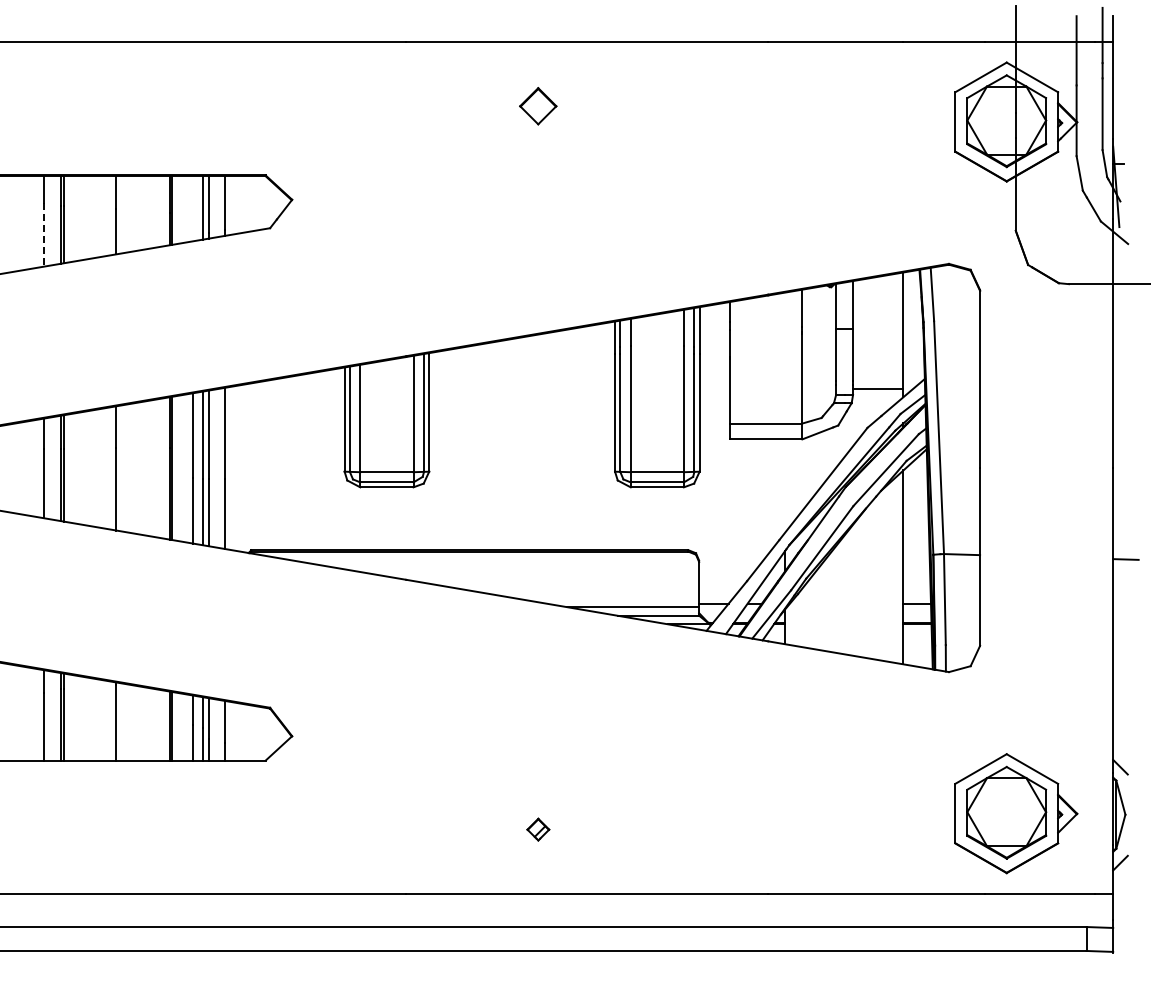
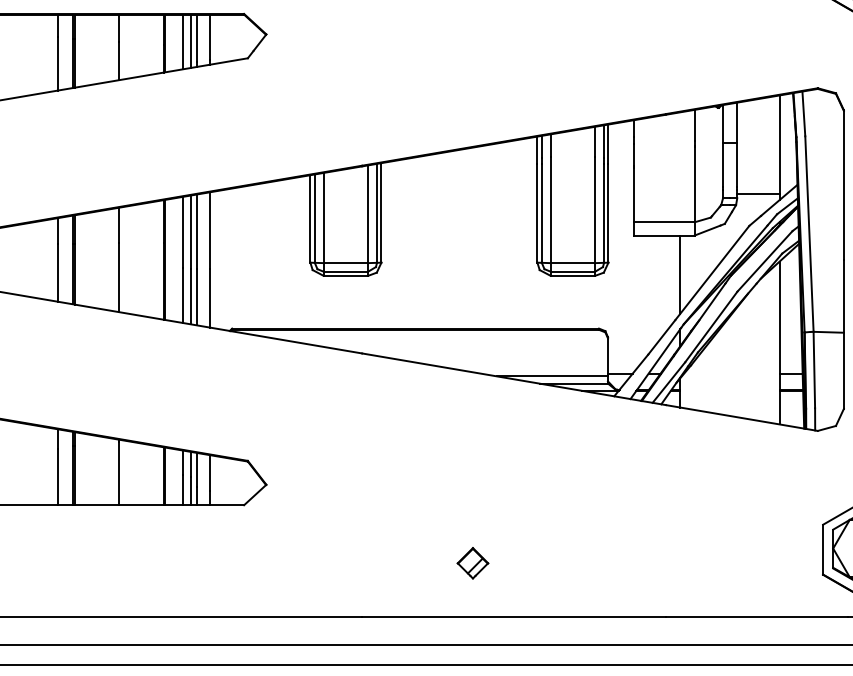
line: (192, 208) -> (182, 41), added
line: (44, 234) -> (58, 63), dashed -> solid
line: (785, 485) -> (680, 274), added
part: (538, 829) -> (473, 563), size x1.67

